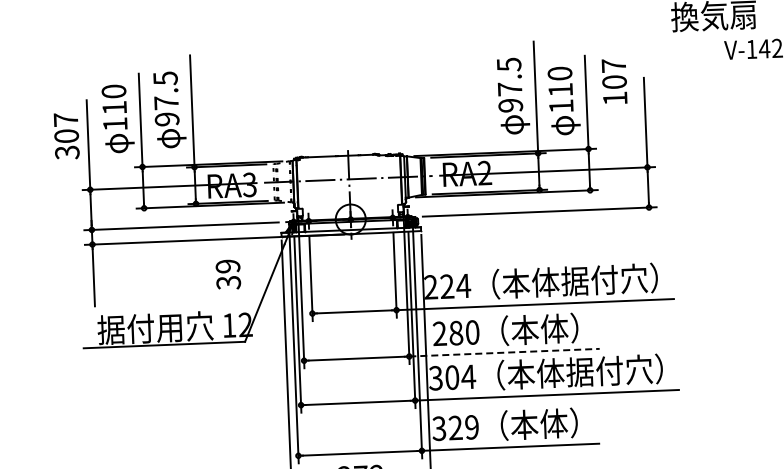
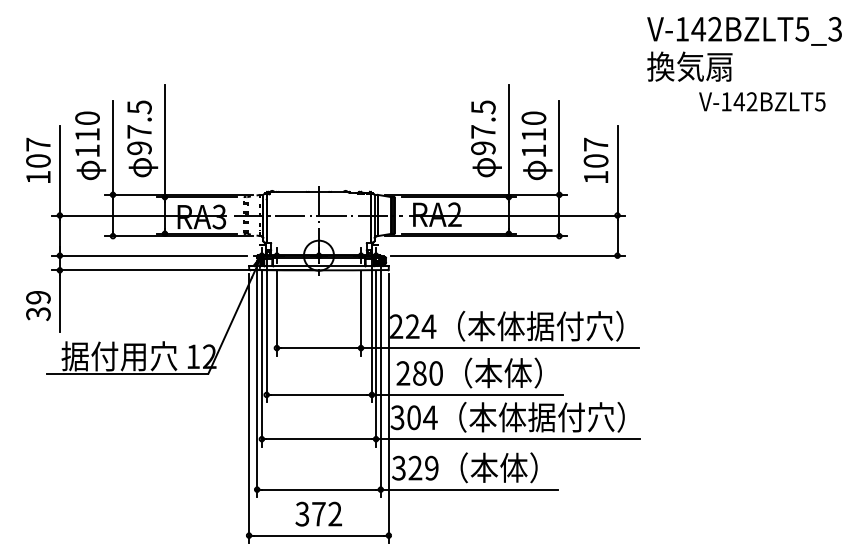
text: (613, 80) -> (595, 159), moved
text: (67, 152) -> (38, 177), 307 -> 107
text: (228, 274) -> (38, 305), moved
line: (504, 352) -> (467, 394), dashed -> solid

